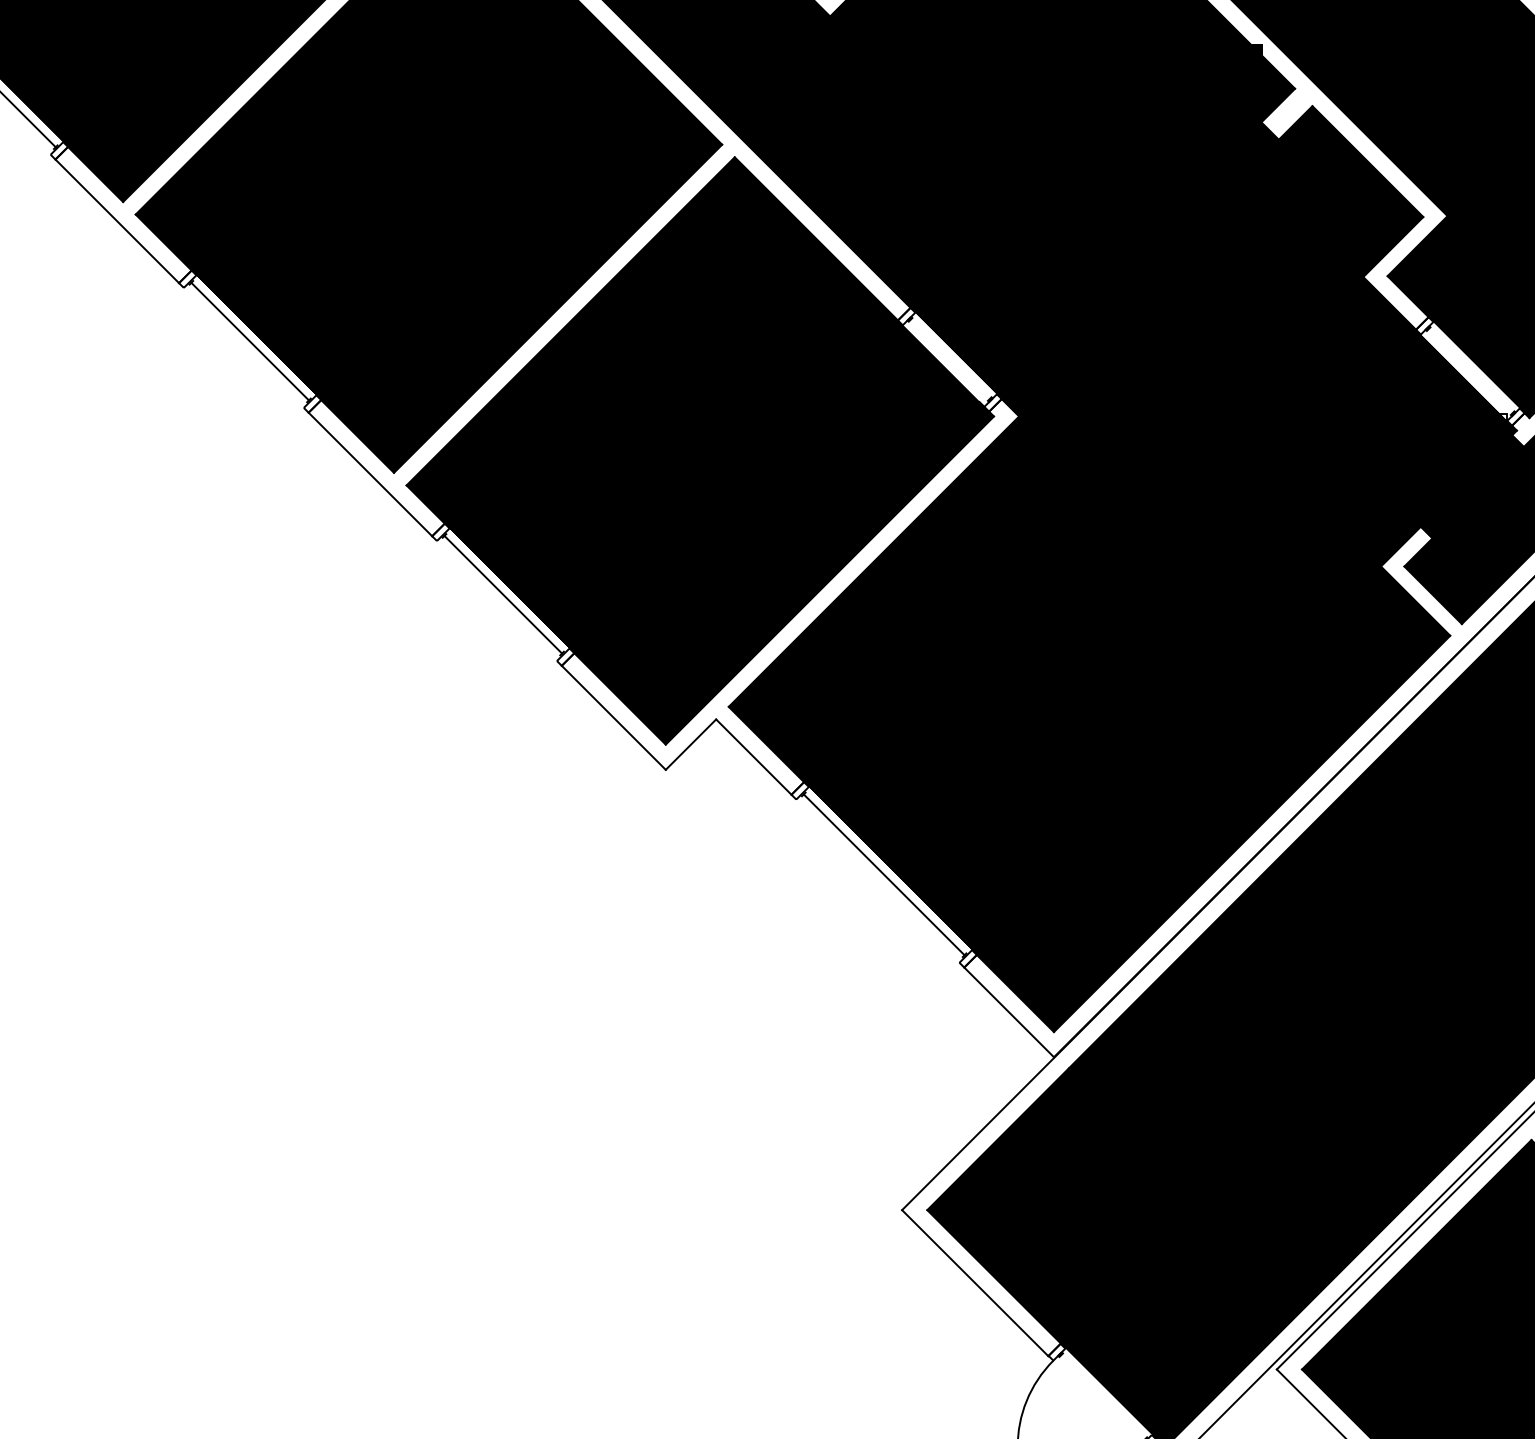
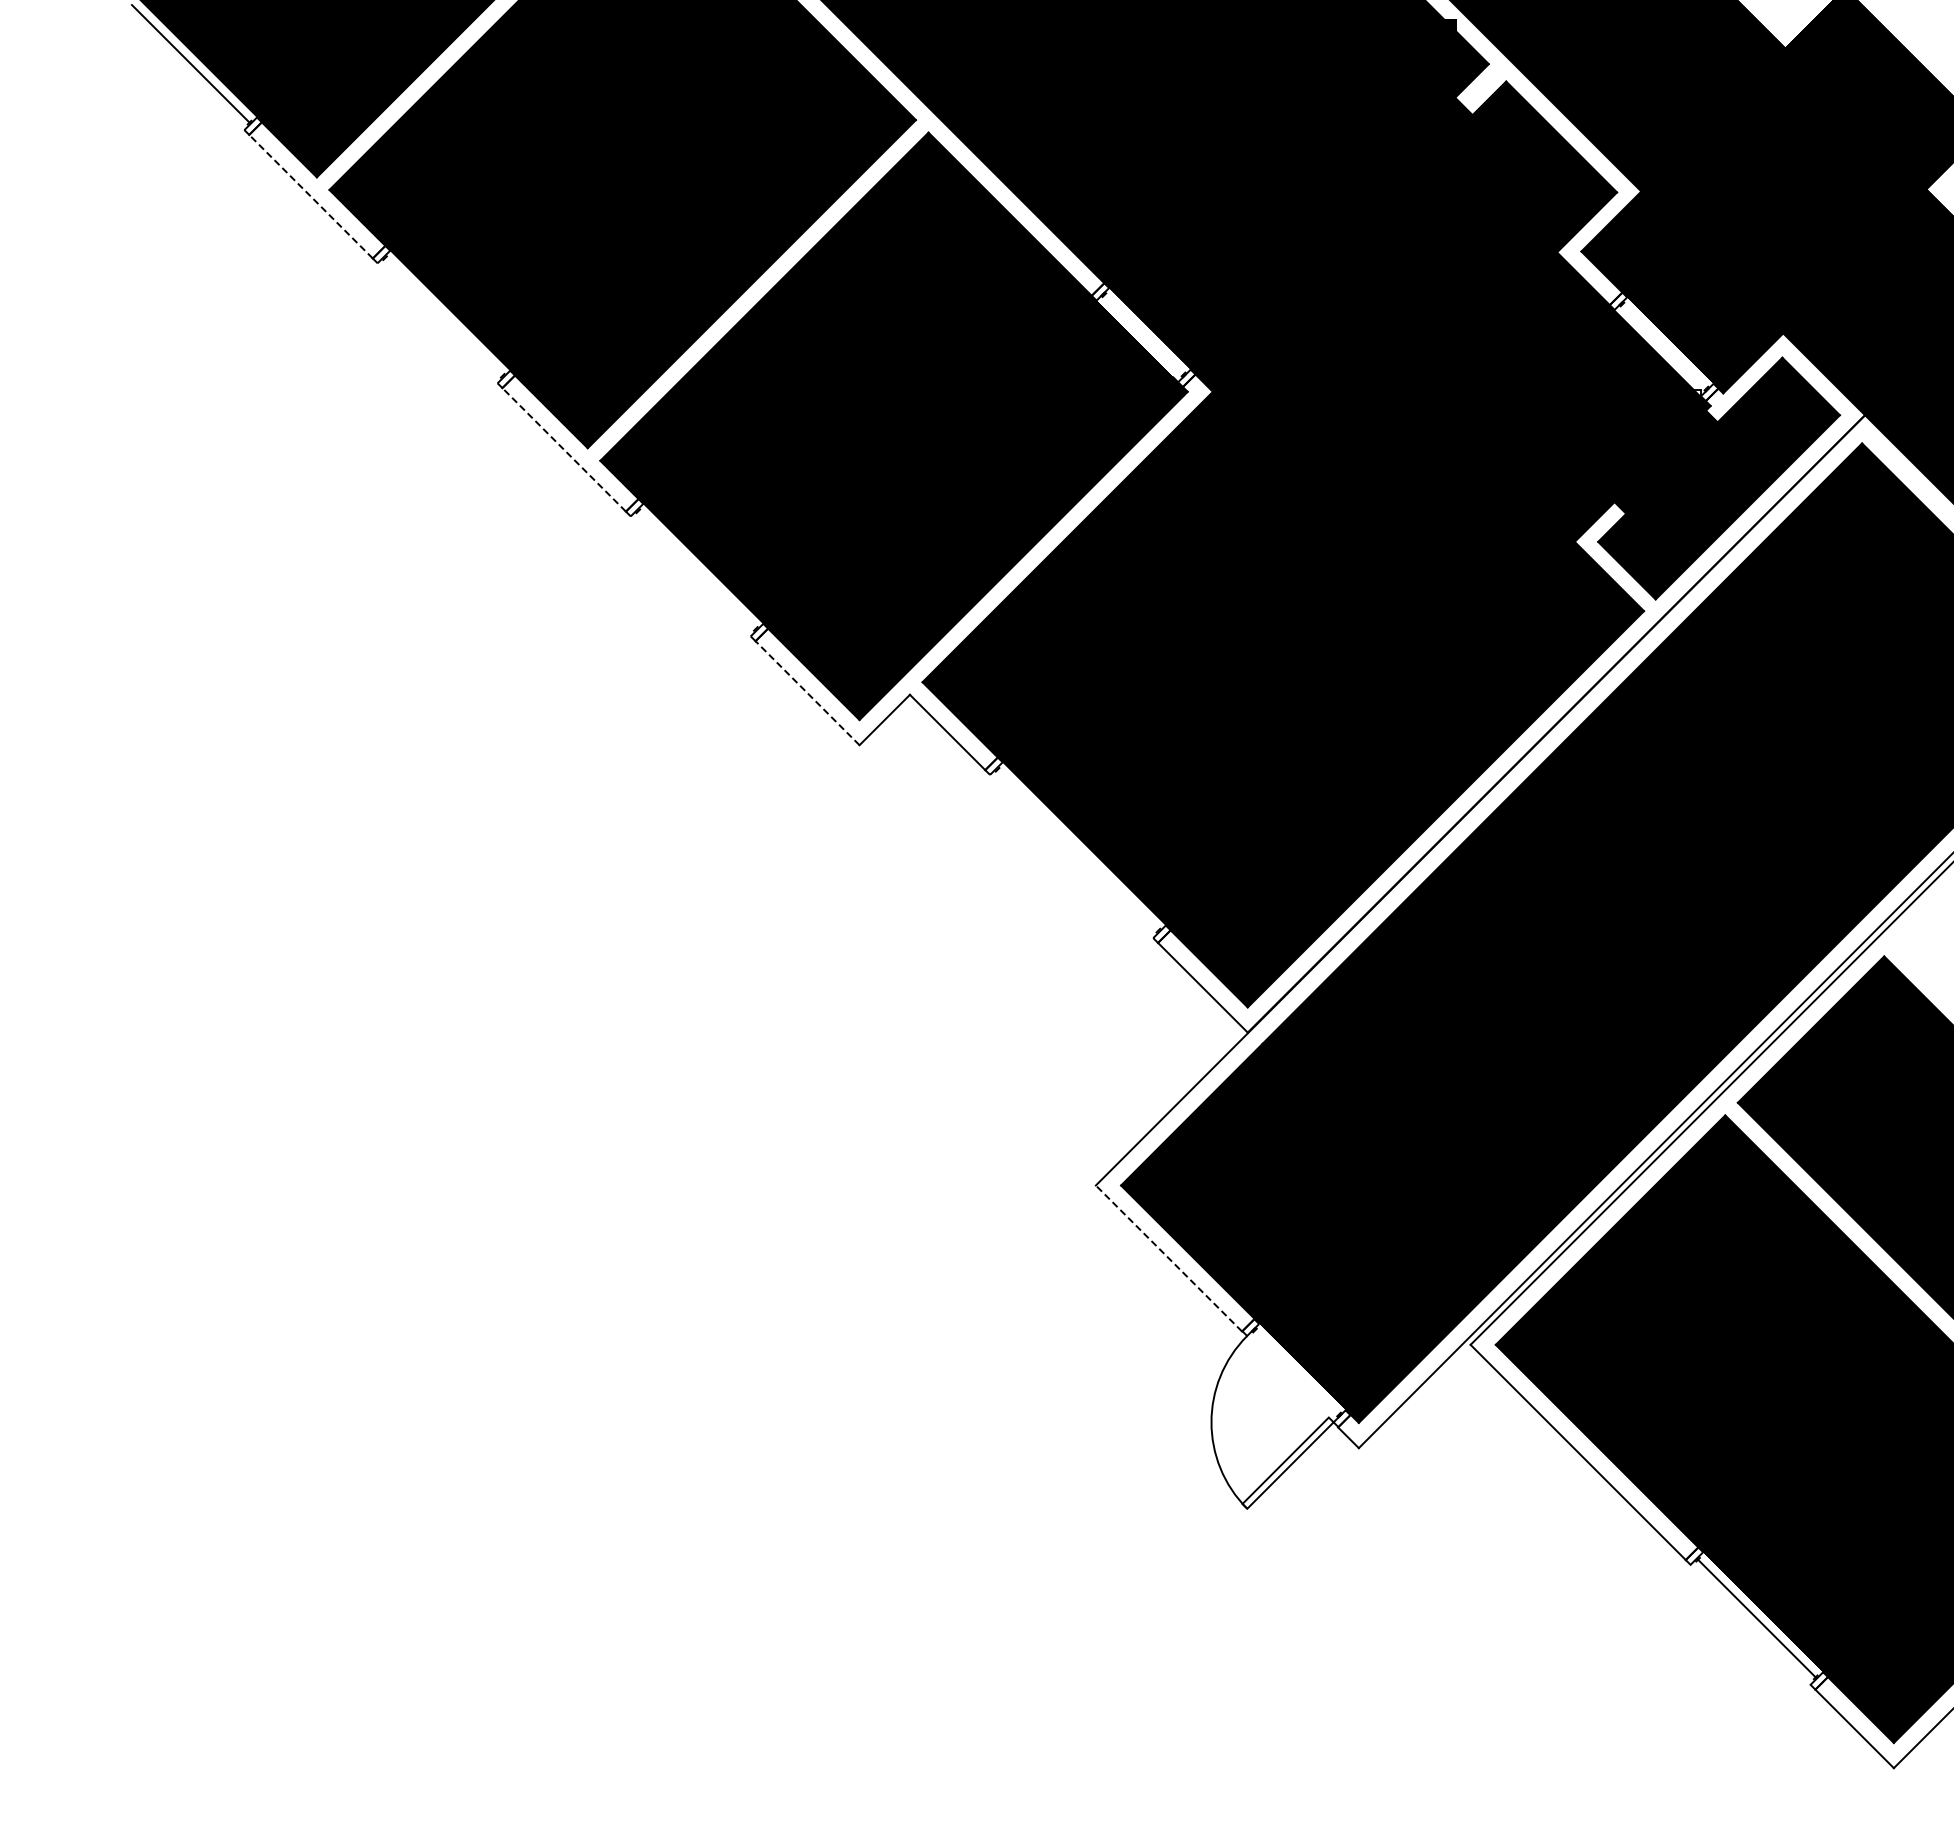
line: (116, 221) -> (310, 196), solid -> dashed
line: (249, 341) -> (443, 316), removed
line: (369, 474) -> (563, 449), solid -> dashed
line: (502, 594) -> (696, 569), removed
line: (613, 718) -> (807, 693), solid -> dashed
line: (883, 874) -> (1077, 849), removed
line: (974, 1283) -> (1168, 1258), solid -> dashed

